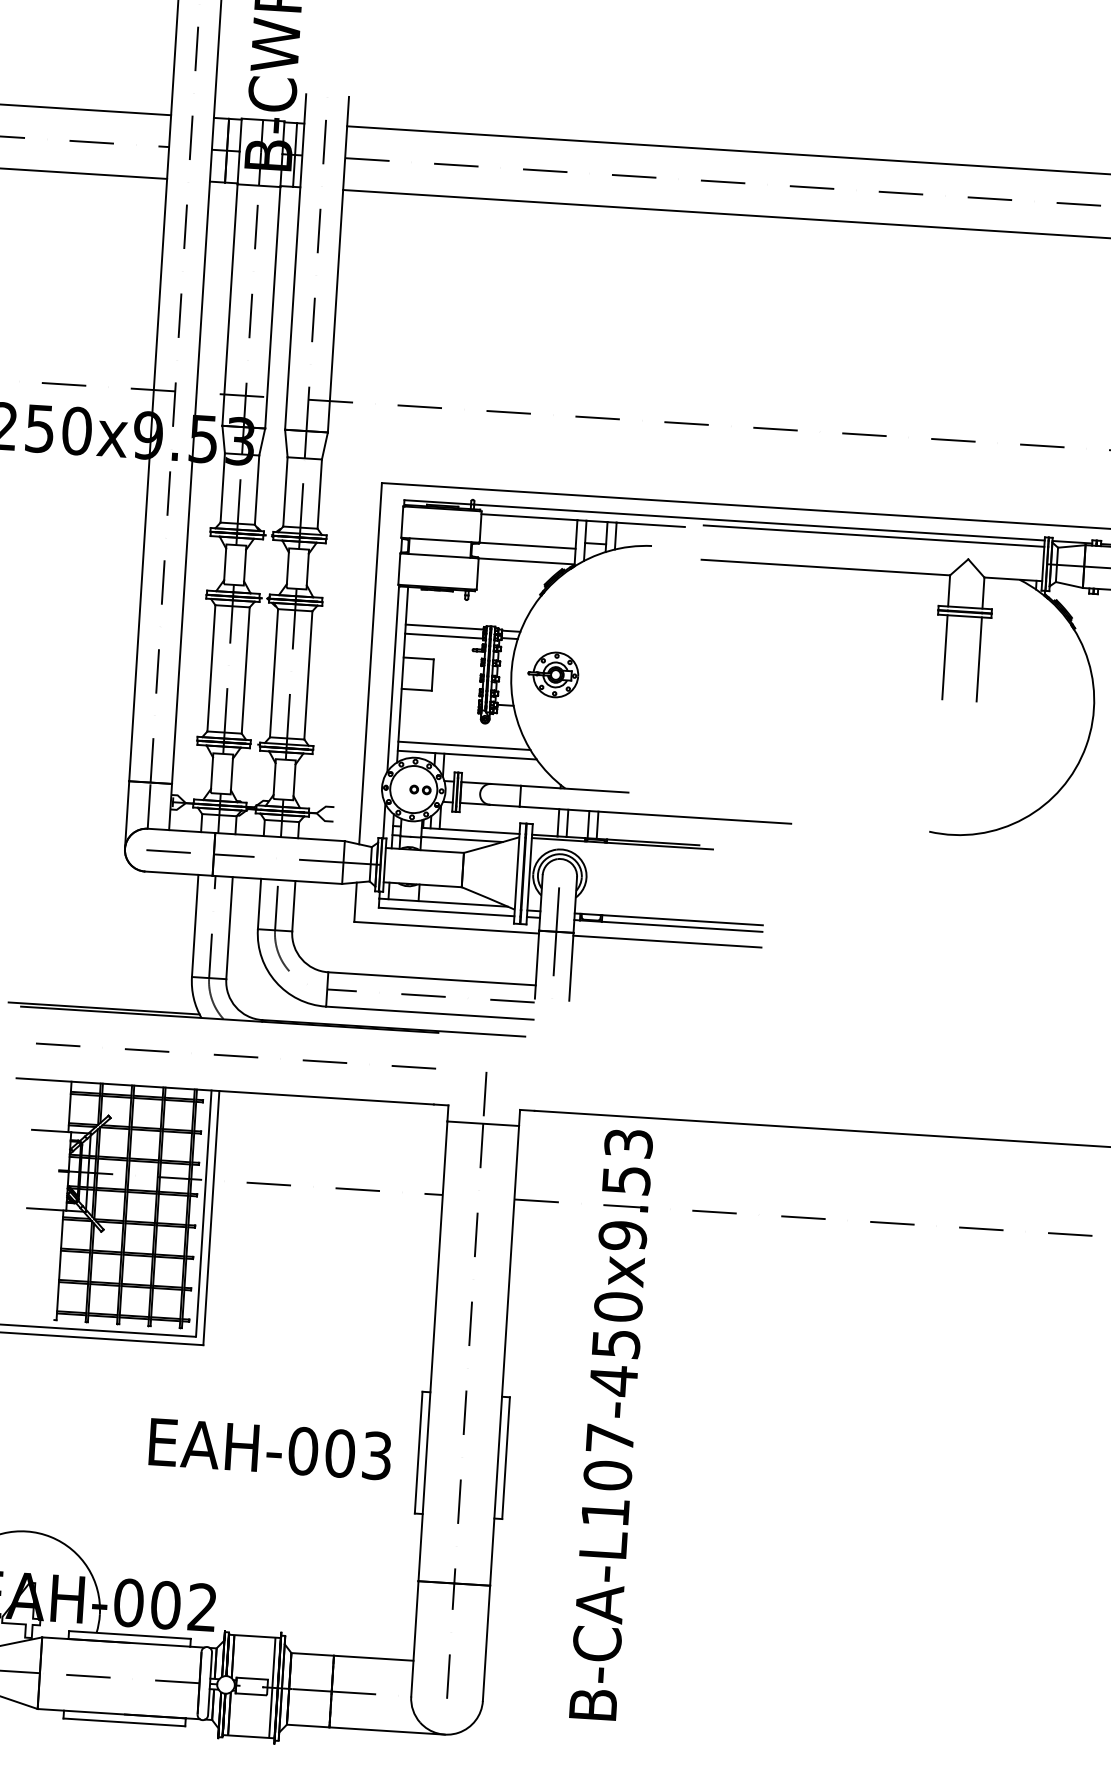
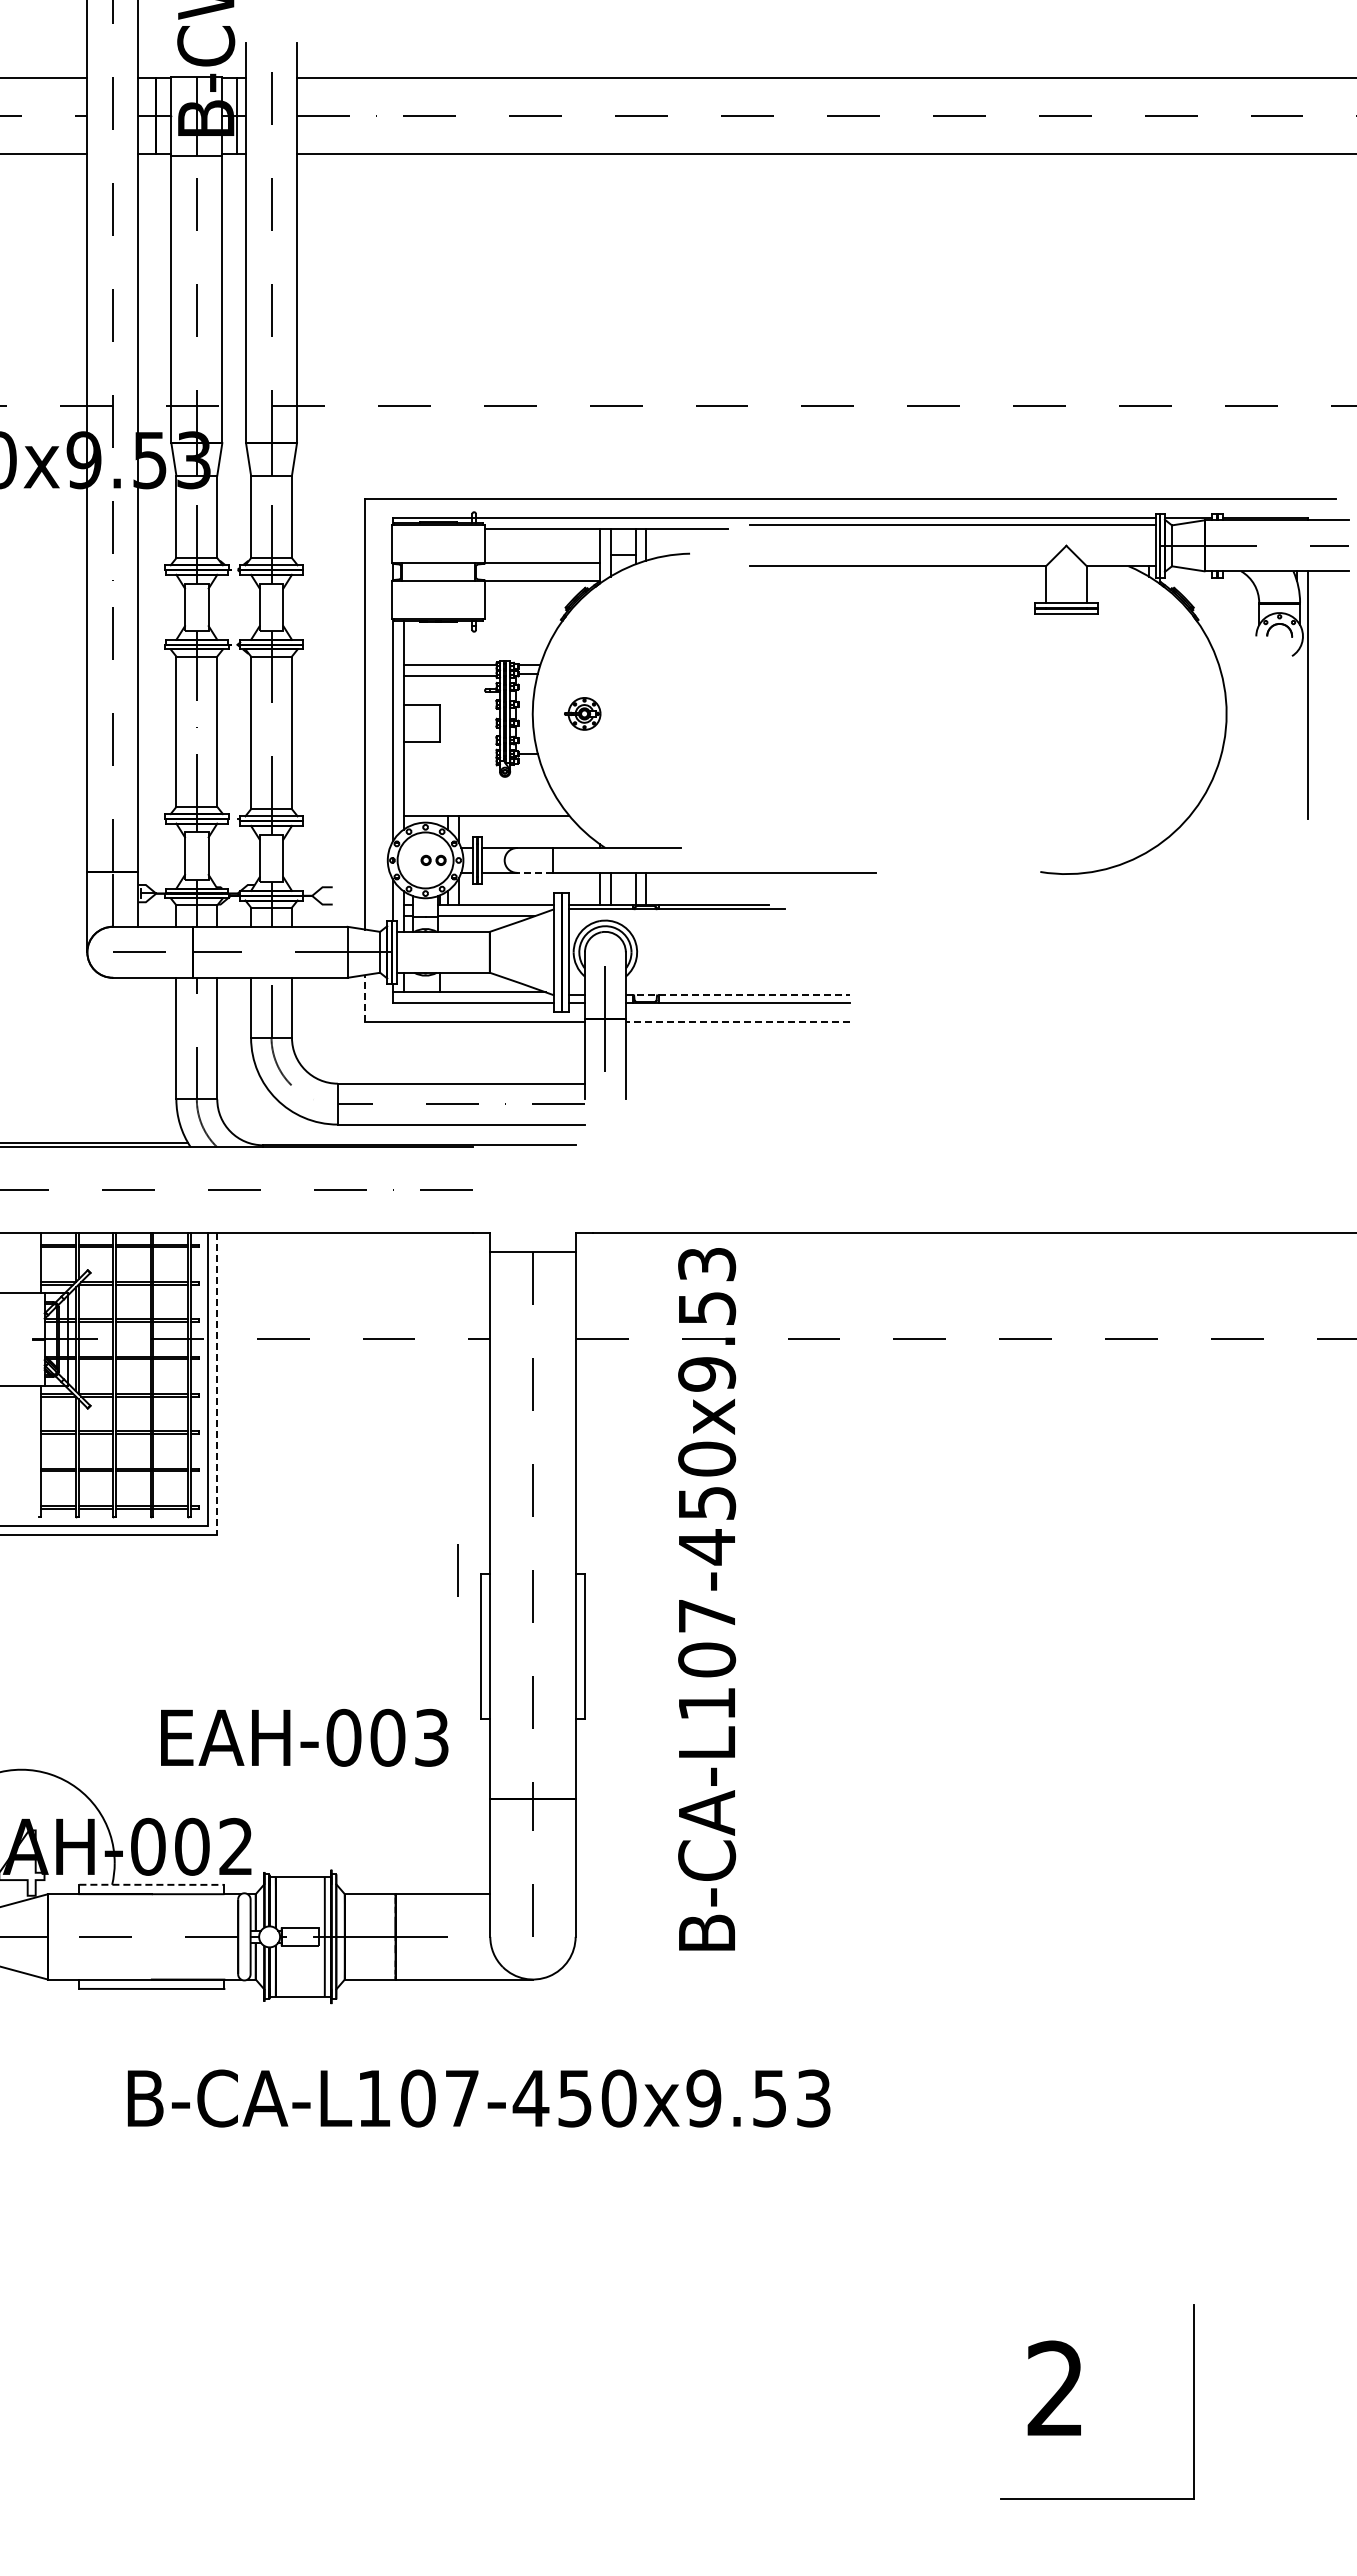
line: (944, 656) -> (1045, 663), removed
line: (978, 659) -> (1086, 663), removed
part: (553, 674) -> (582, 713), size x0.6
line: (464, 745) -> (482, 804), removed
line: (504, 805) -> (534, 872), solid -> dashed
line: (355, 902) -> (364, 998), solid -> dashed
line: (669, 919) -> (738, 995), solid -> dashed
line: (667, 941) -> (737, 1021), solid -> dashed
line: (484, 1094) -> (457, 1570), moved
line: (211, 1218) -> (217, 1384), solid -> dashed
text: (270, 1448) -> (304, 1737), moved
line: (129, 1634) -> (151, 1884), solid -> dashed

